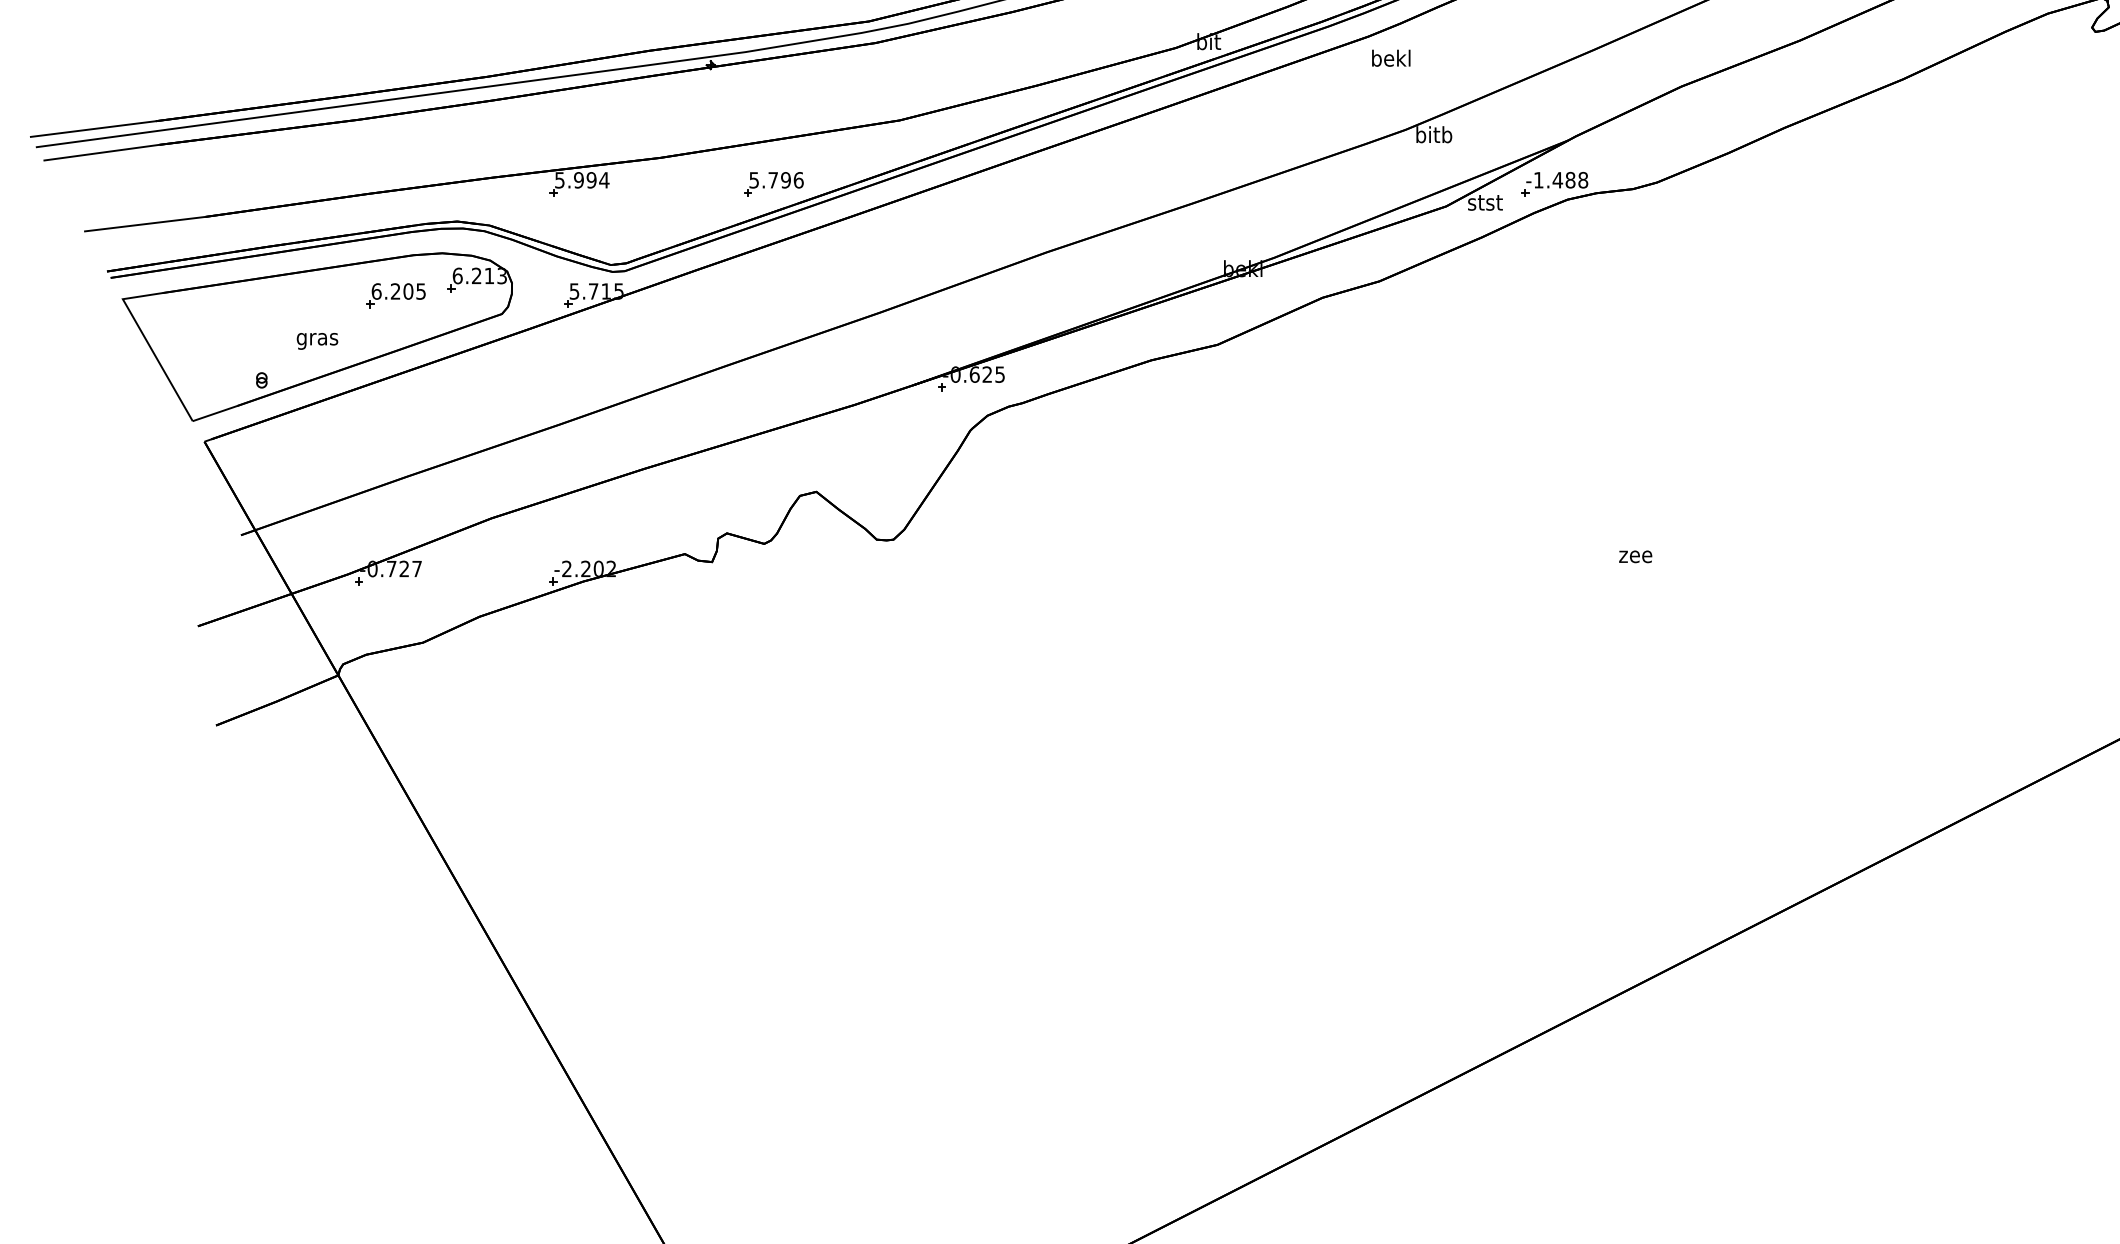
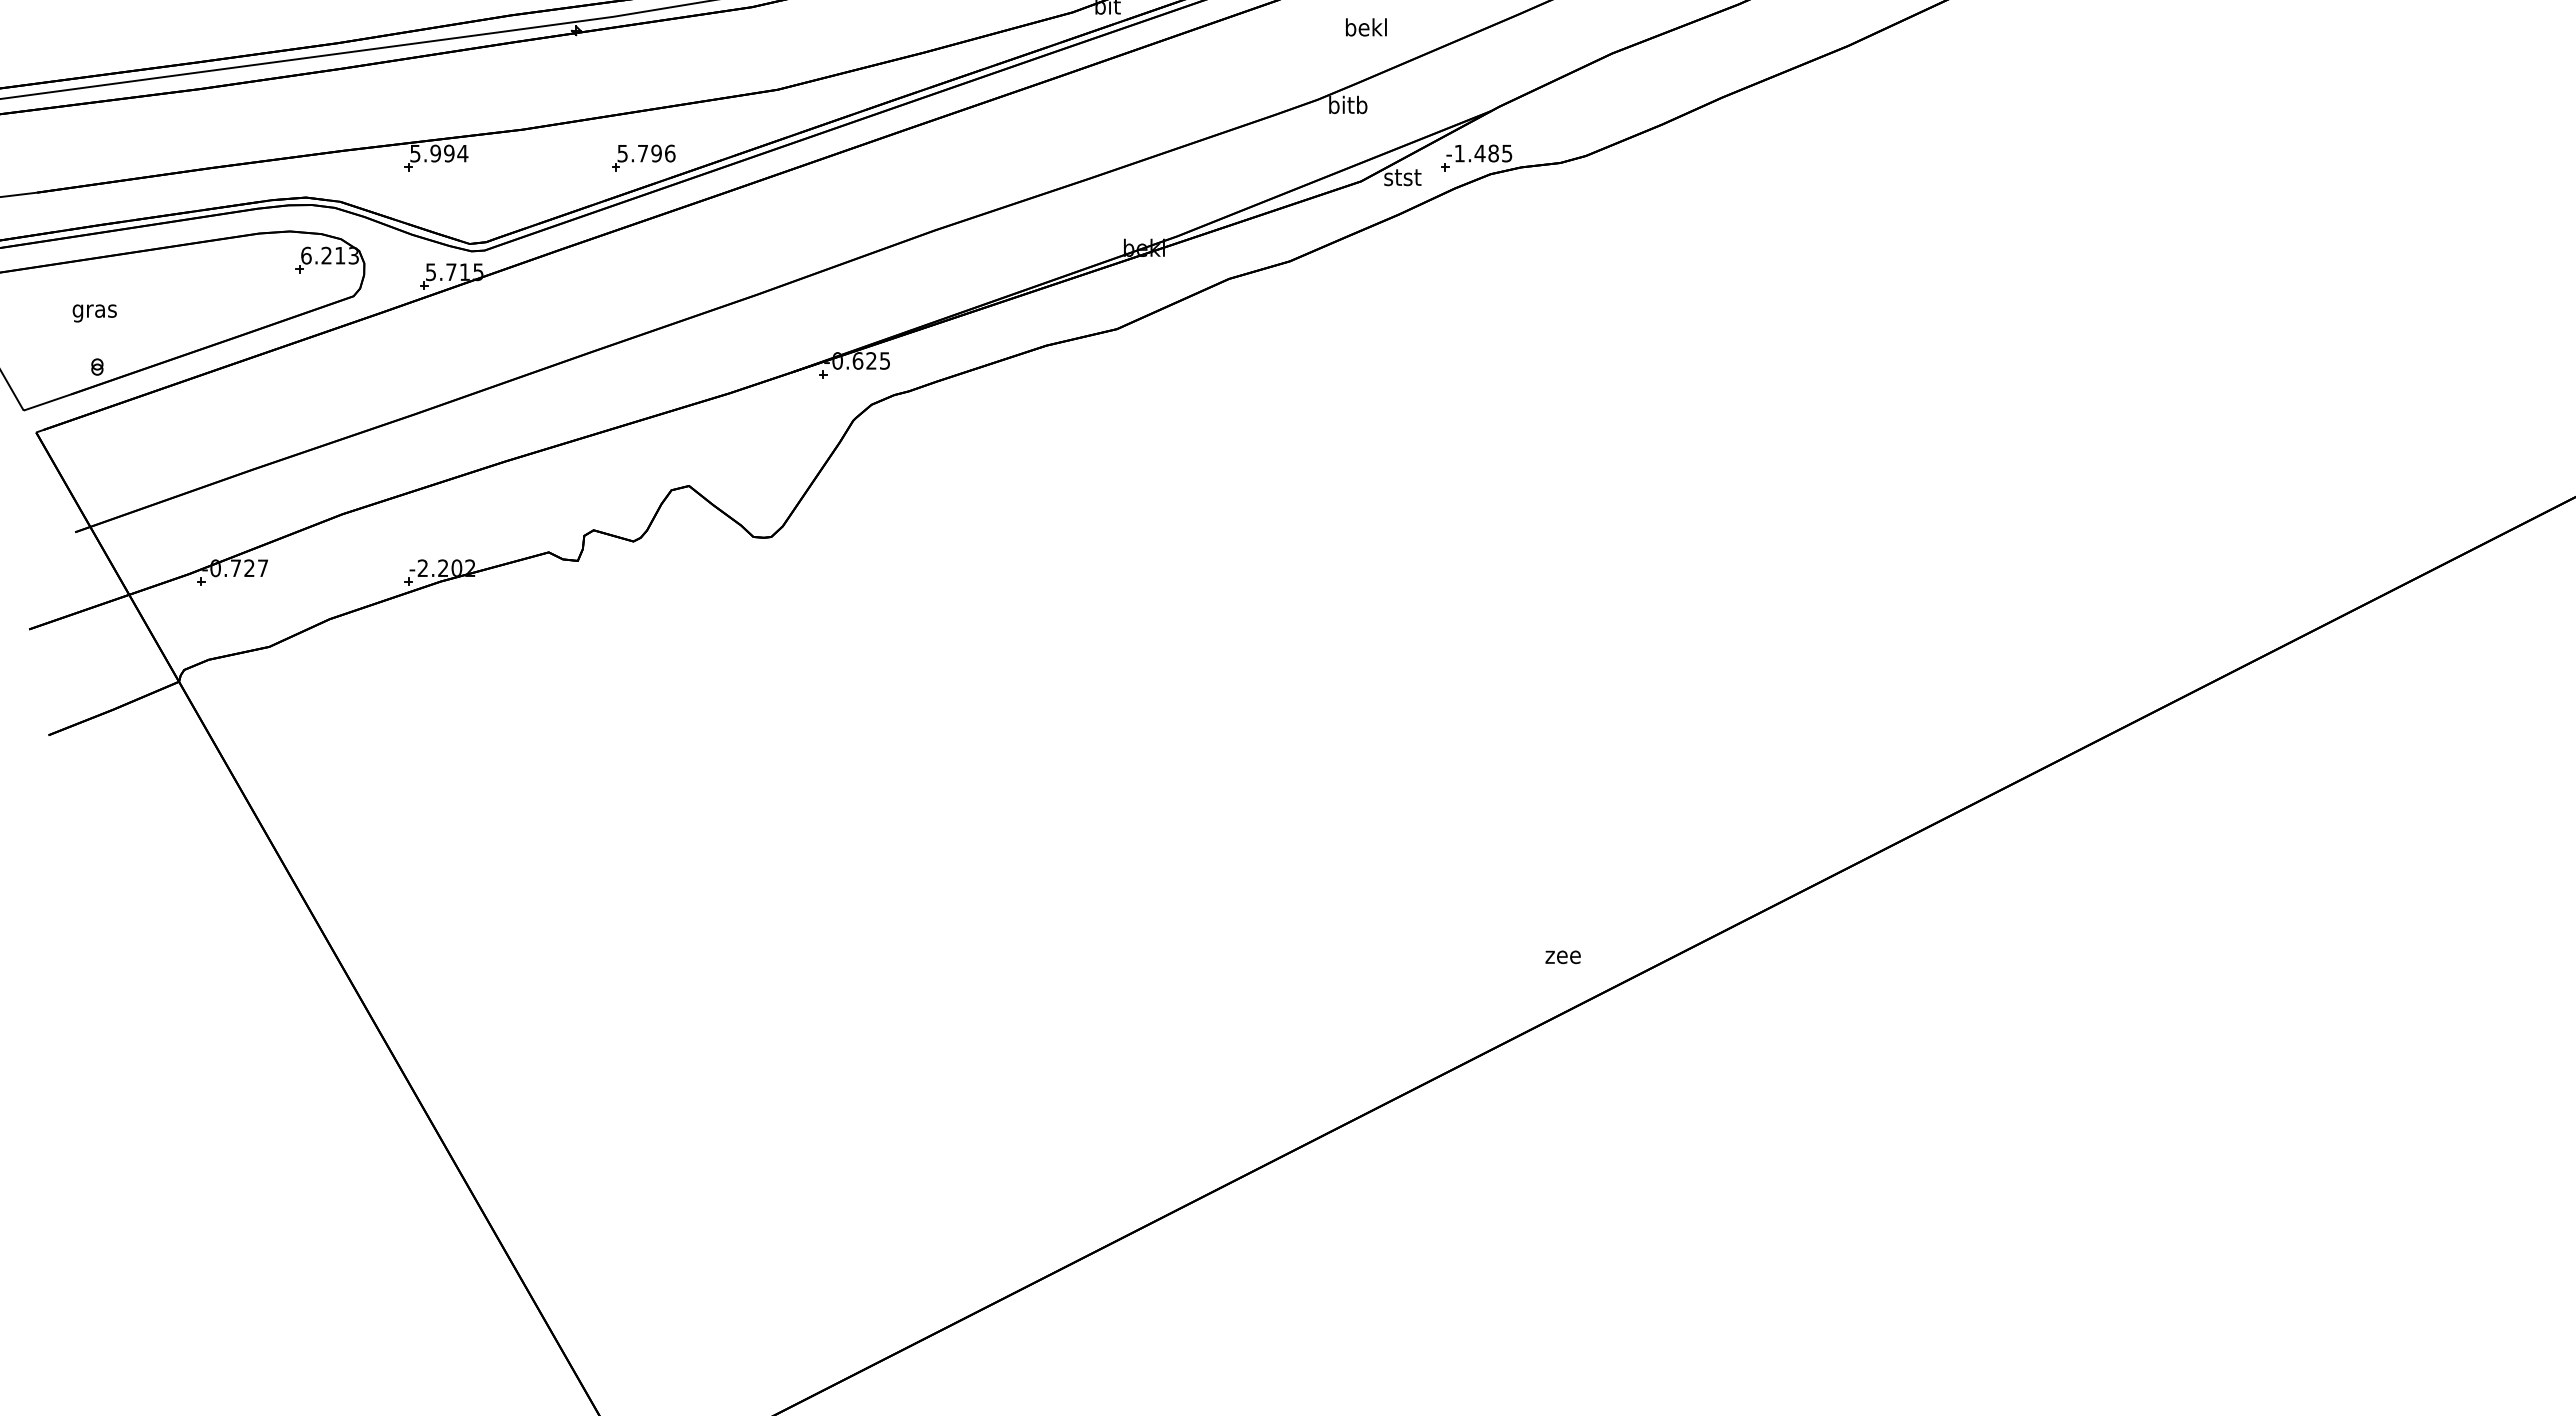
text: (1391, 58) -> (1366, 27), moved
text: (1583, 180) -> (1507, 153), -1.488 -> -1.485
part: (395, 295) -> (240, 276), removed
text: (317, 341) -> (94, 313), moved
text: (1635, 557) -> (1562, 957), moved

